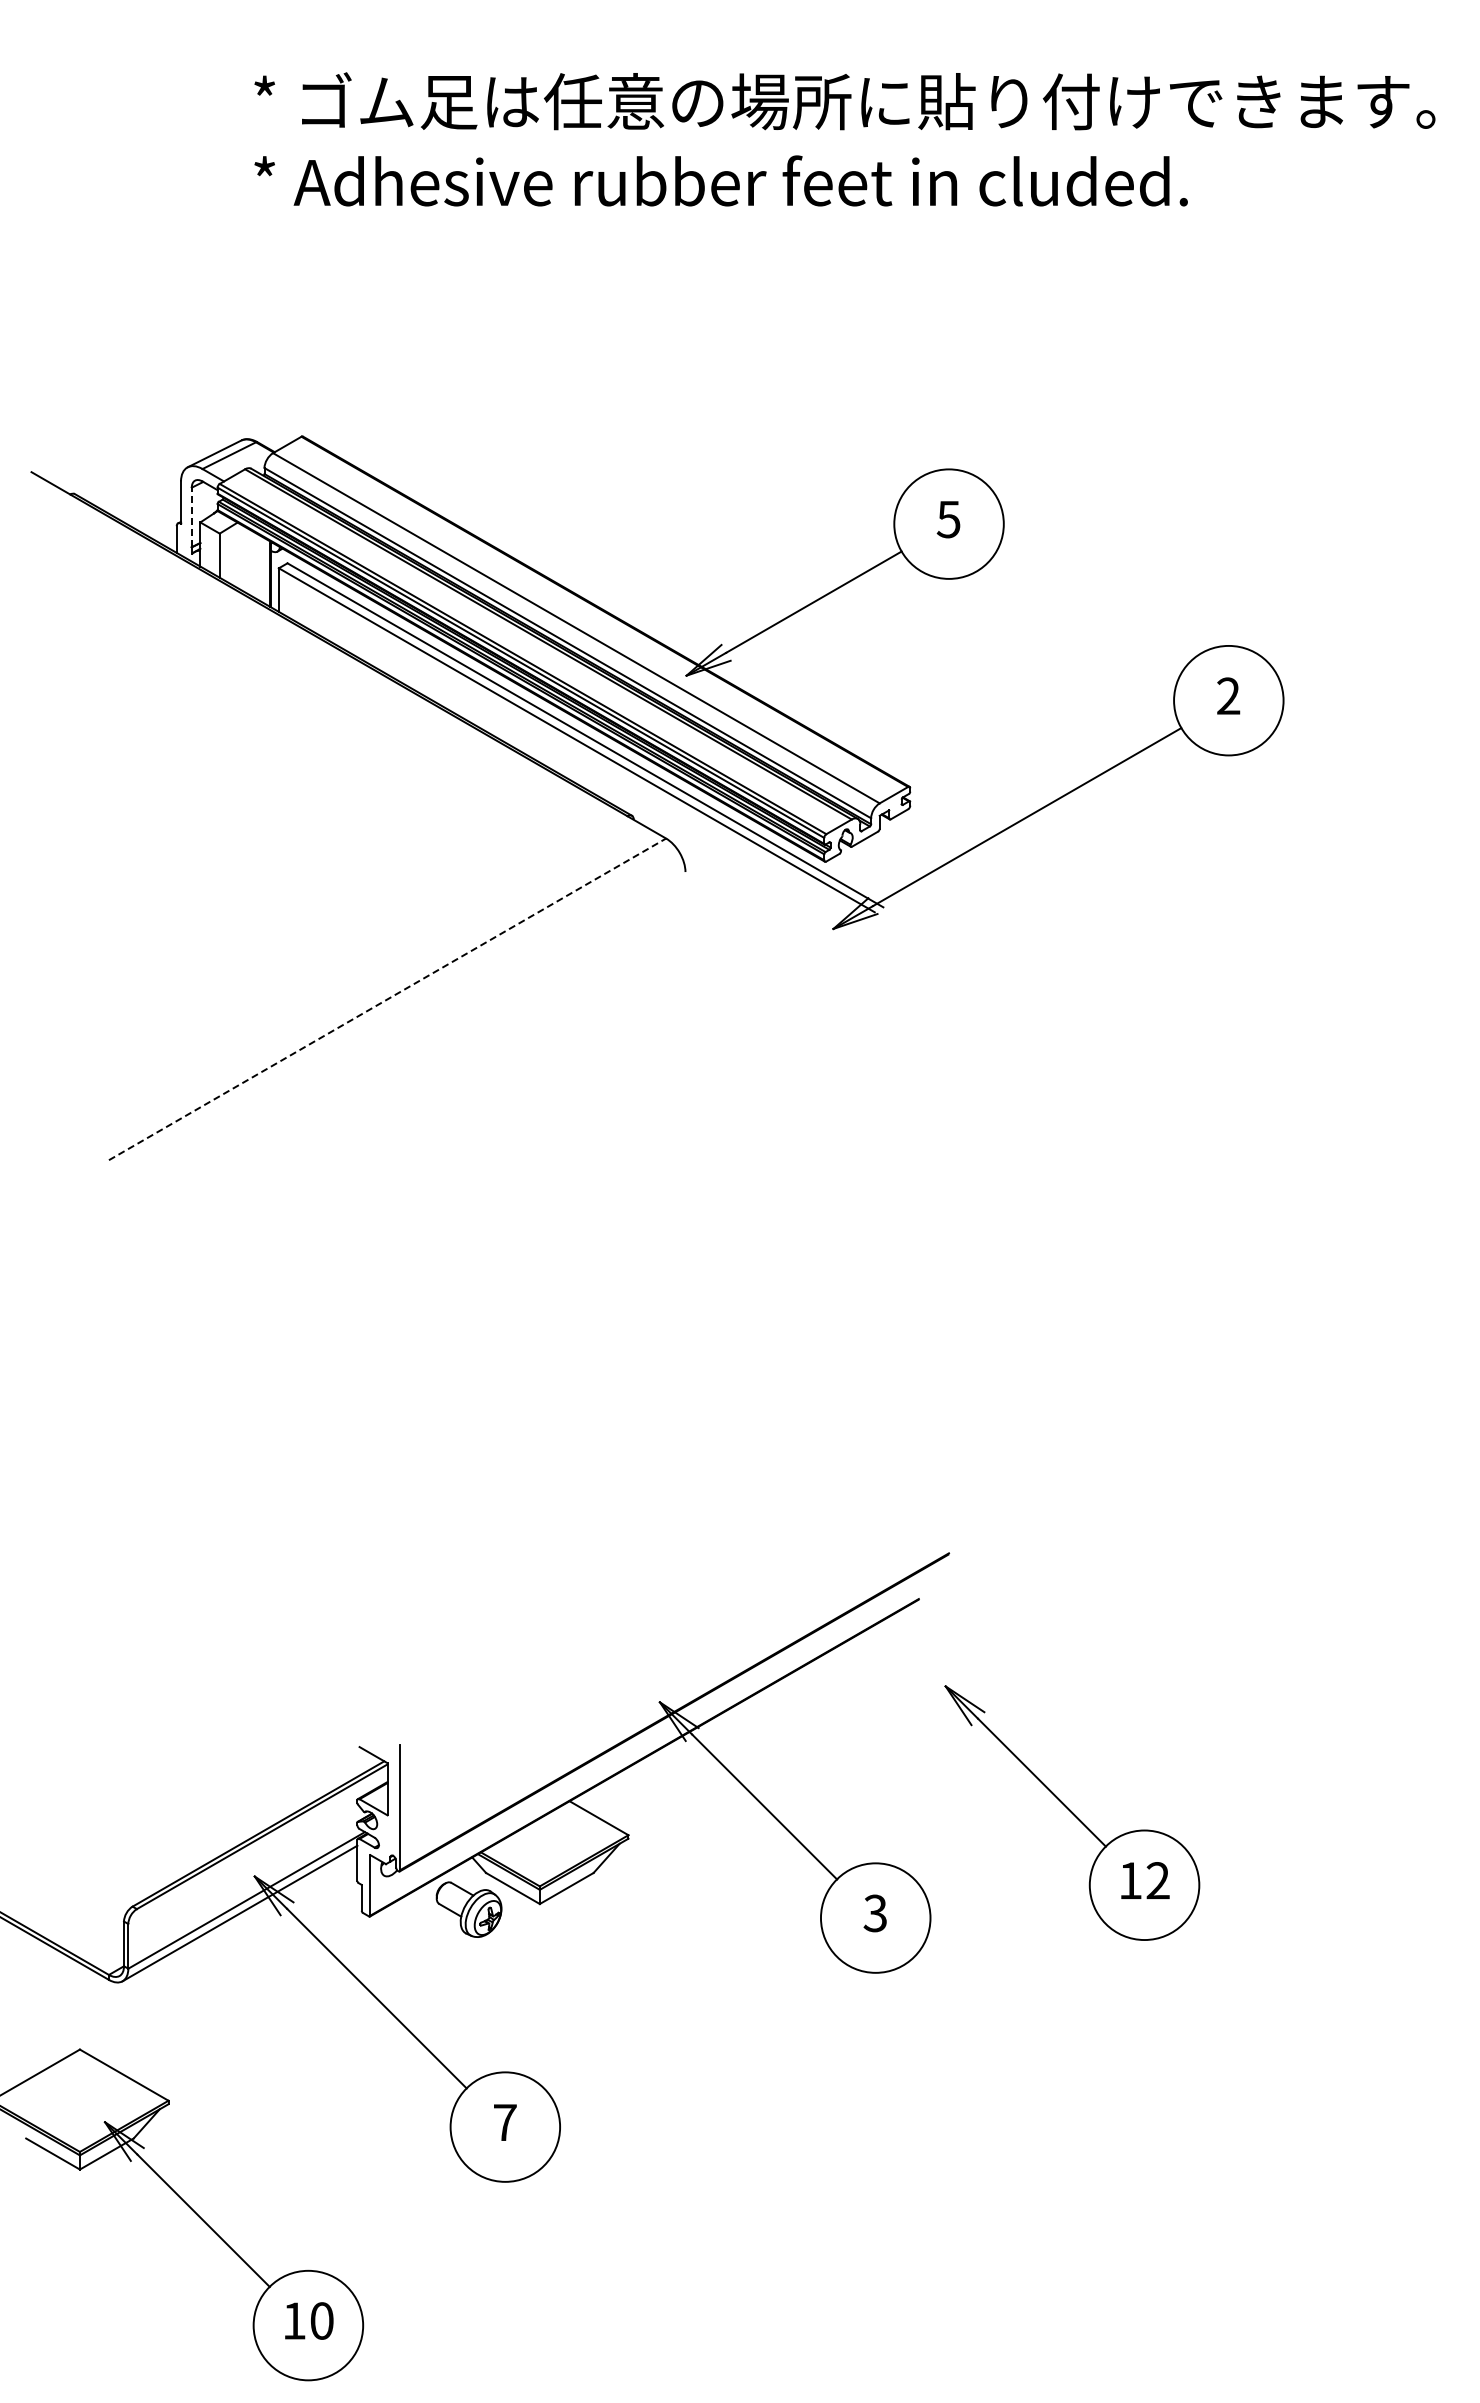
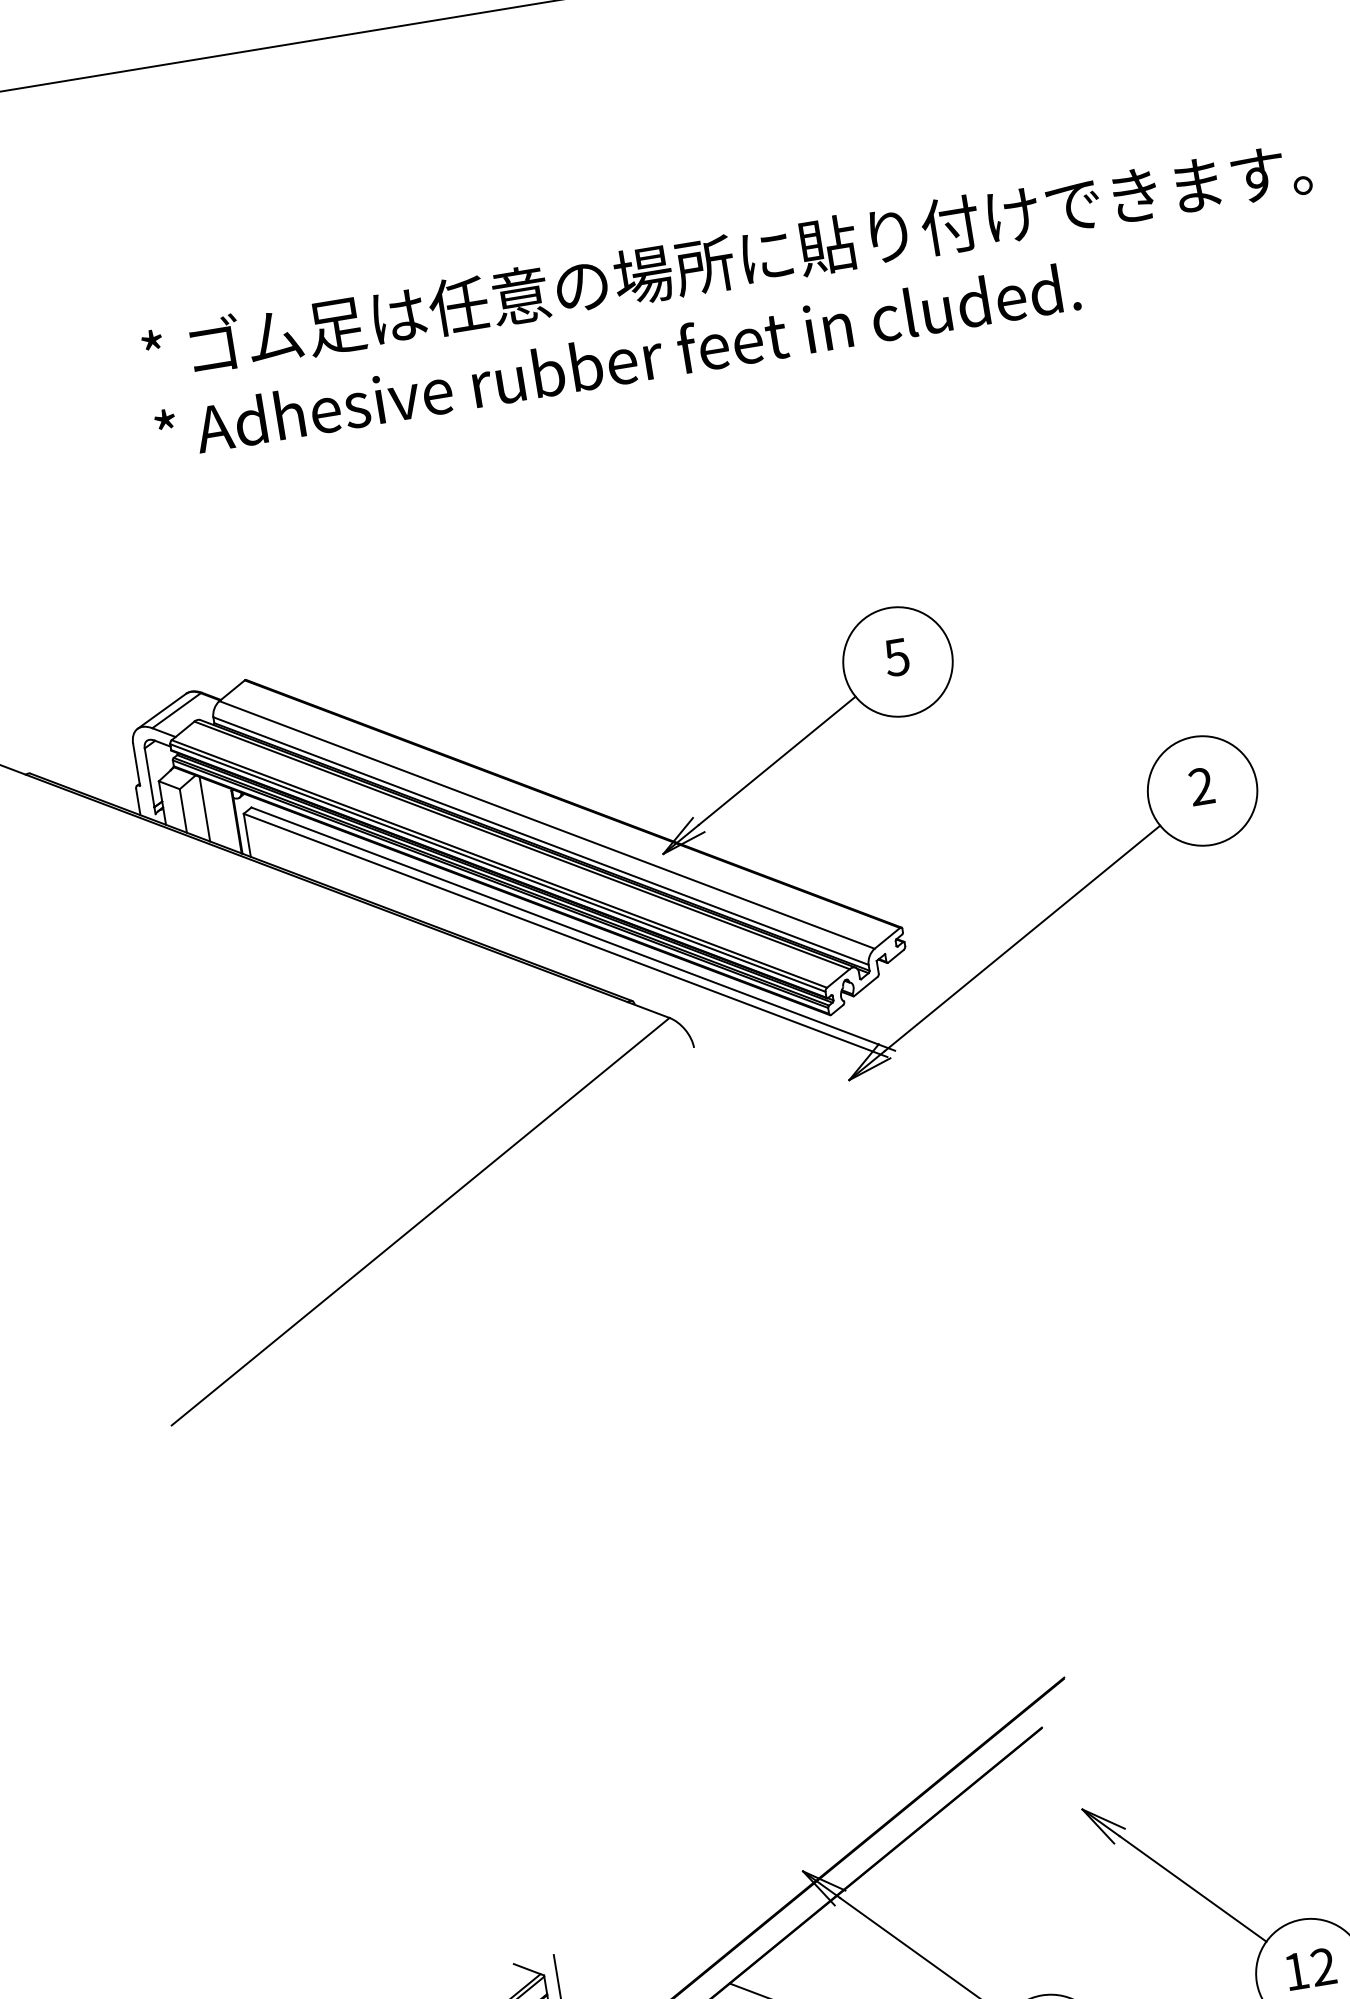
line: (191, 517) -> (149, 777), dashed -> solid
line: (241, 557) -> (205, 809), added
line: (387, 999) -> (420, 1221), dashed -> solid

